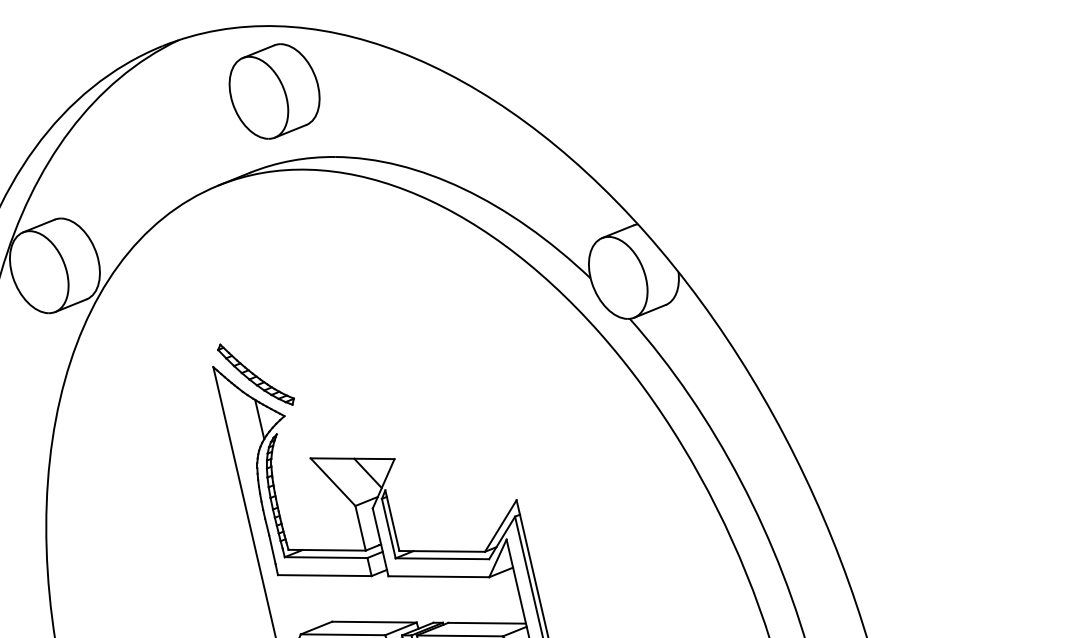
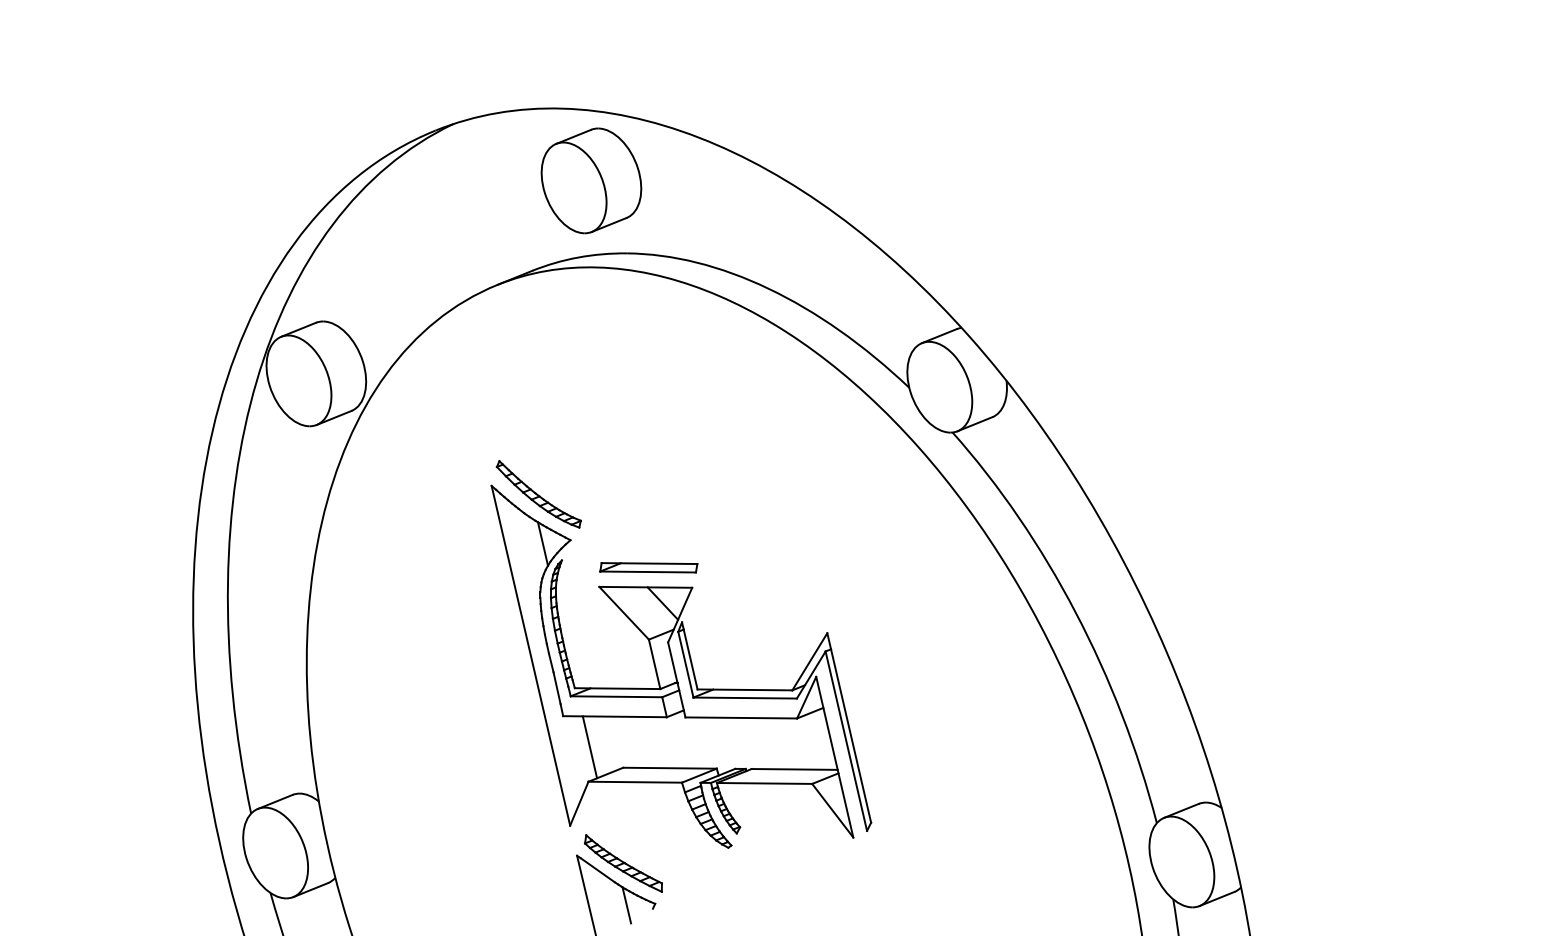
part: (274, 91) -> (591, 180), moved
part: (355, 440) -> (648, 567), added
line: (301, 603) -> (589, 747), added

